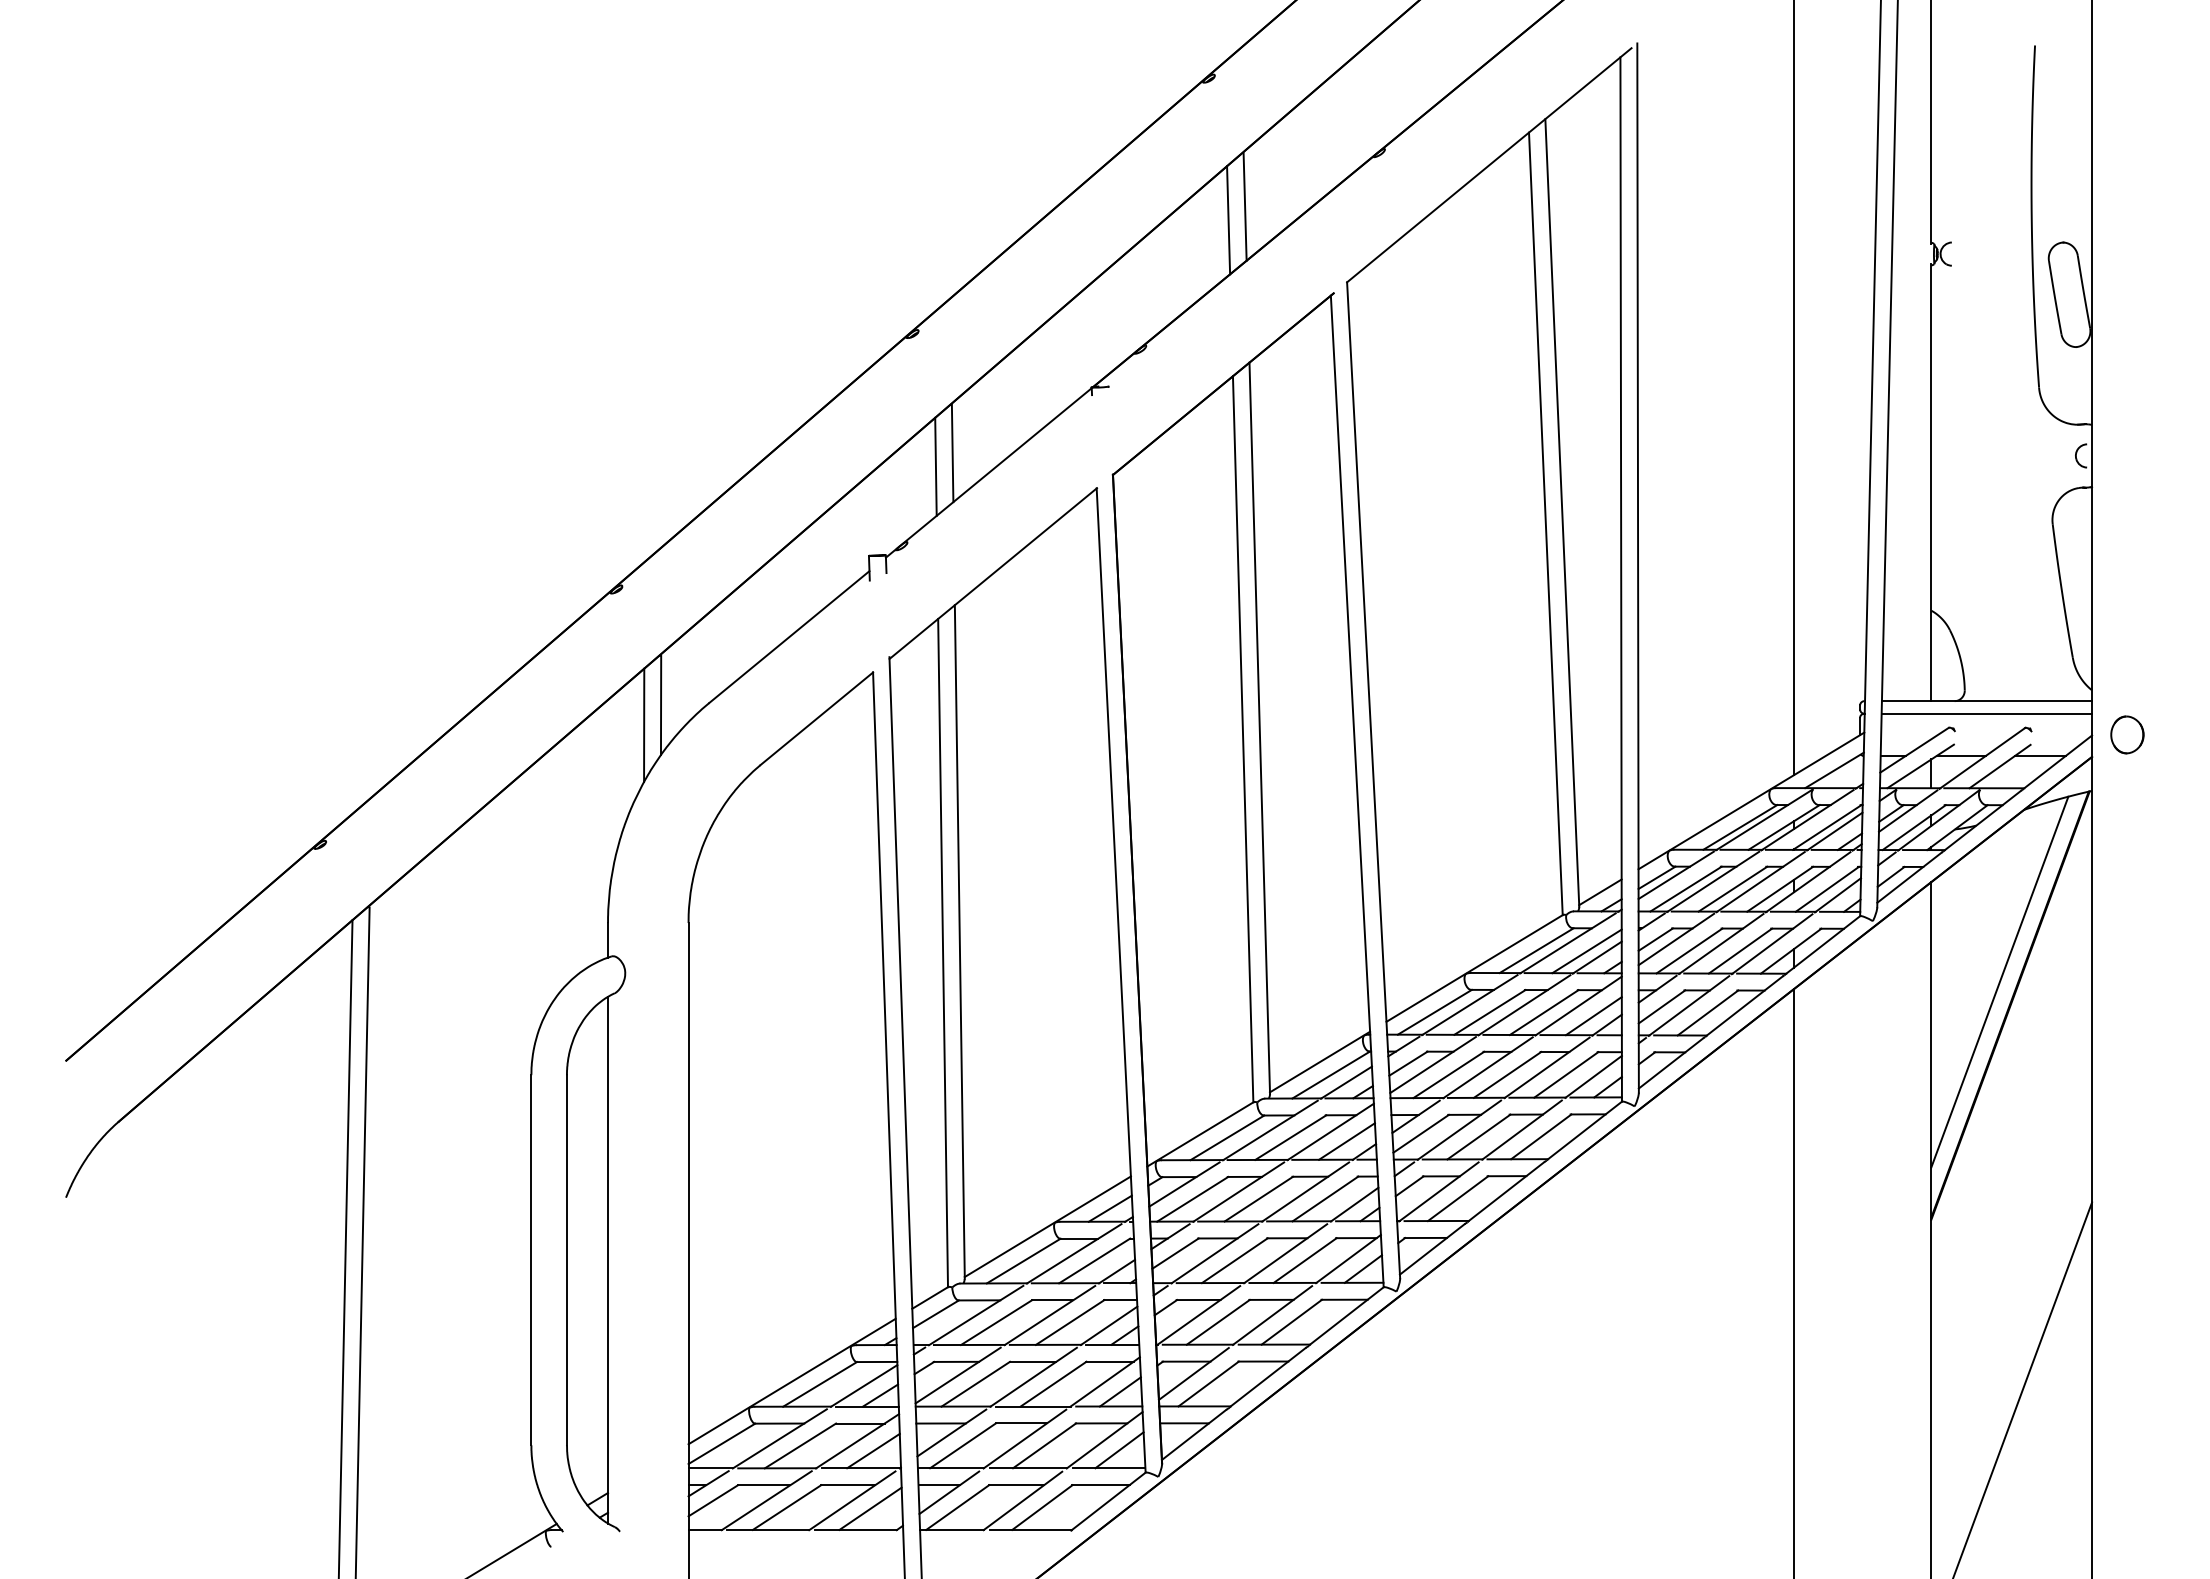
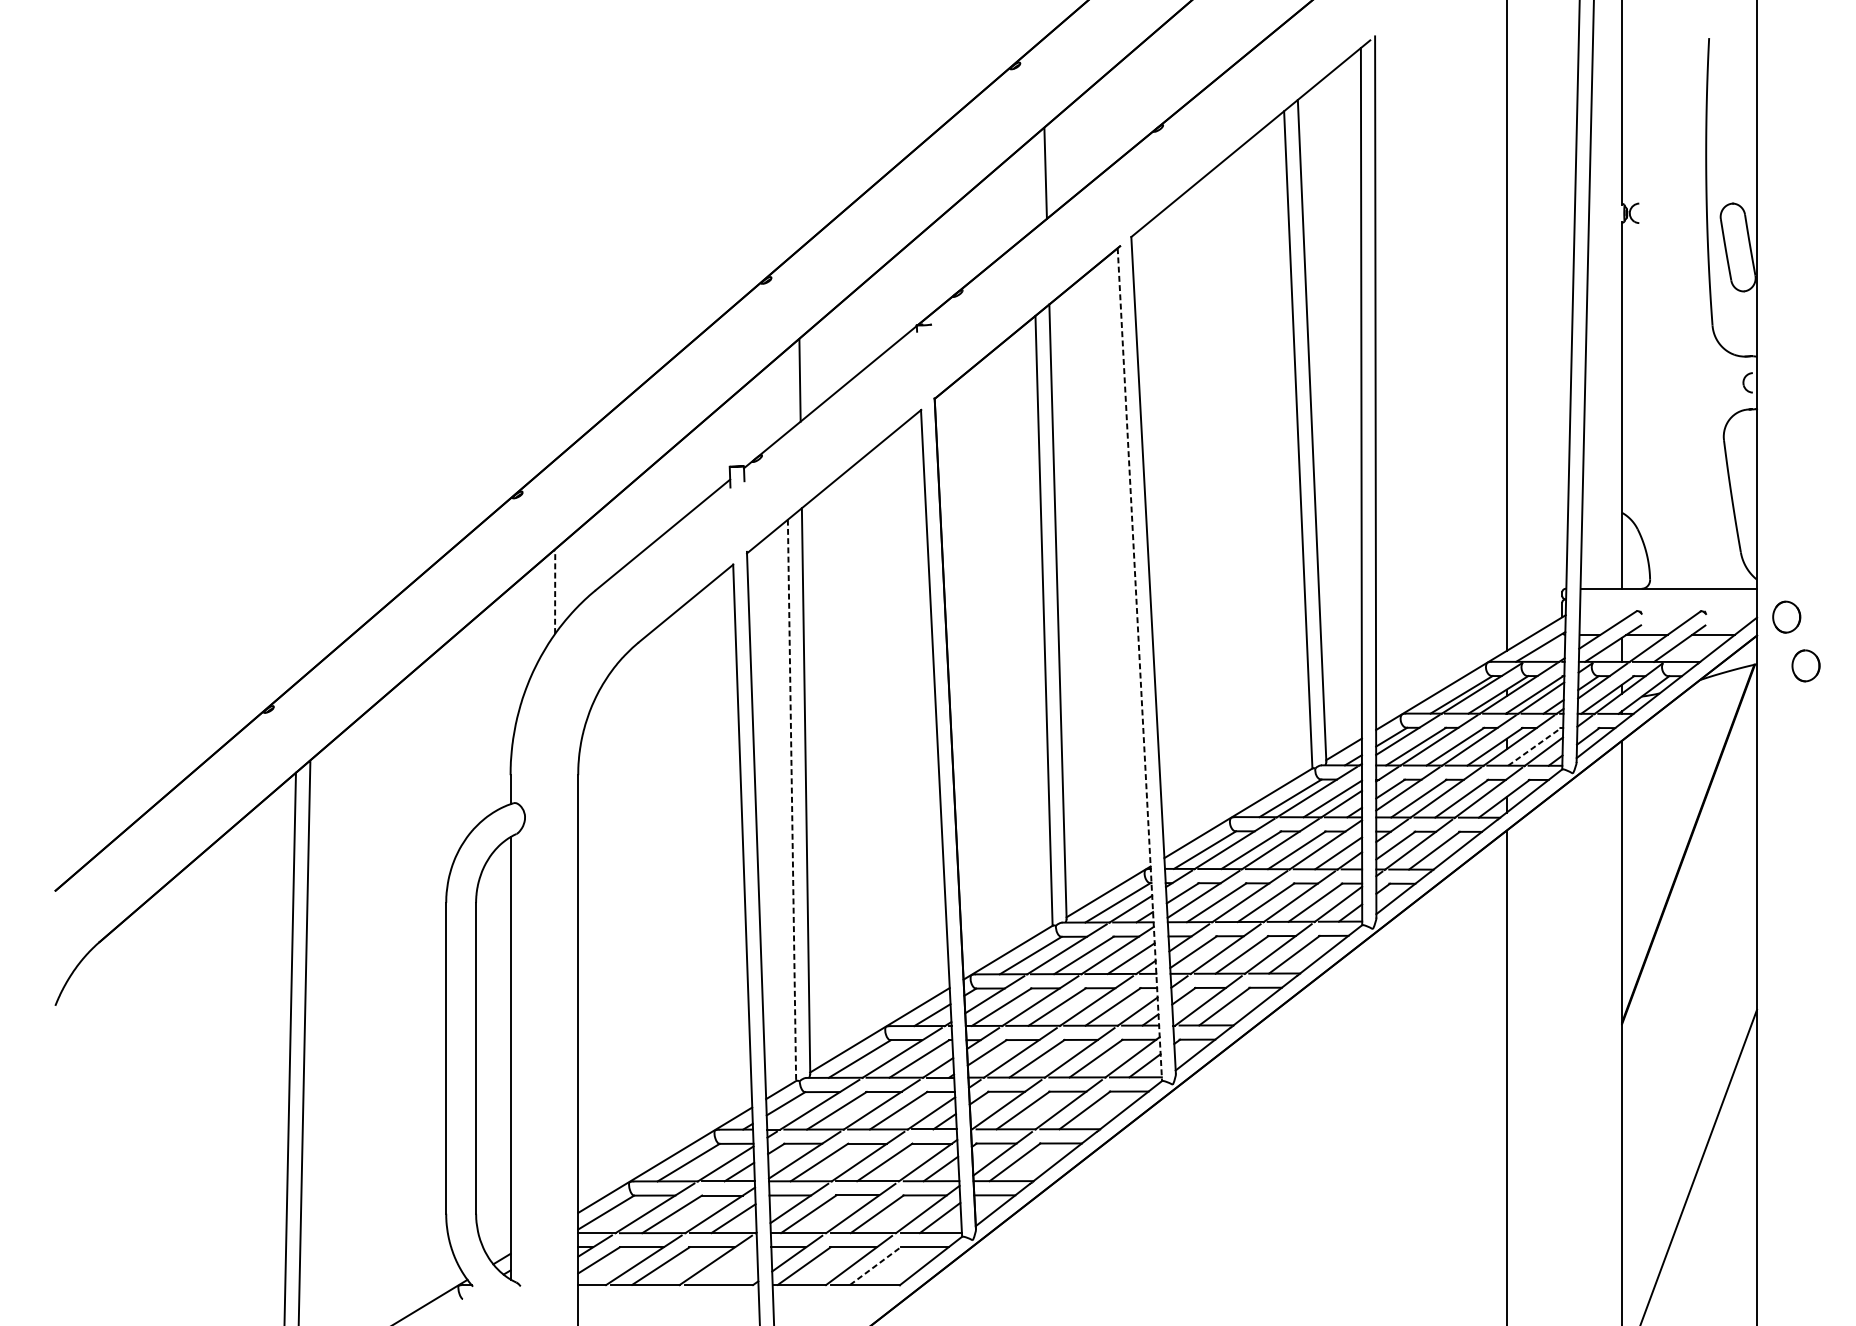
line: (1228, 220) -> (1031, 185), removed
line: (935, 466) -> (785, 391), removed
line: (661, 704) -> (555, 591), solid -> dashed
line: (1986, 713) -> (1668, 599), removed
line: (644, 724) -> (541, 608), removed
line: (1357, 791) -> (1140, 664), solid -> dashed
part: (2150, 792) -> (1806, 665), added
line: (1827, 889) -> (1534, 746), solid -> dashed
line: (943, 953) -> (792, 800), solid -> dashed
line: (1999, 981) -> (1679, 824), removed
line: (1042, 1507) -> (875, 1266), solid -> dashed
line: (870, 1508) -> (731, 1266), removed

